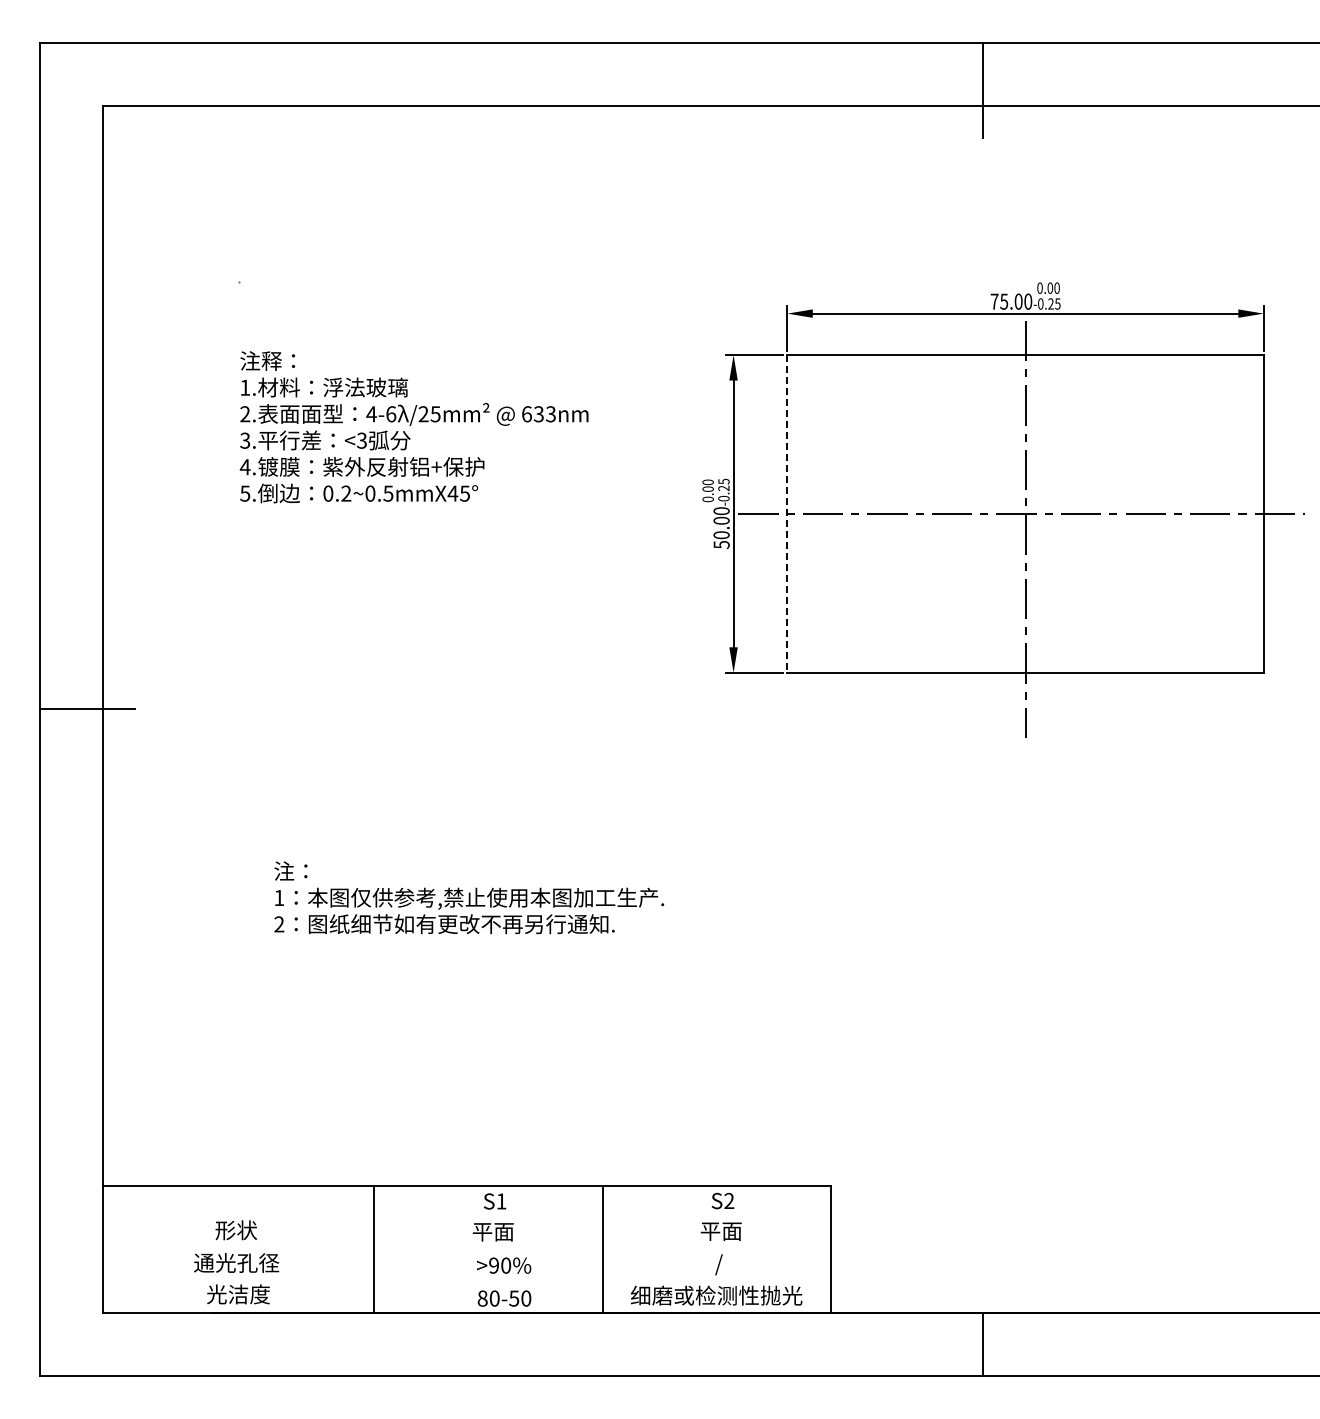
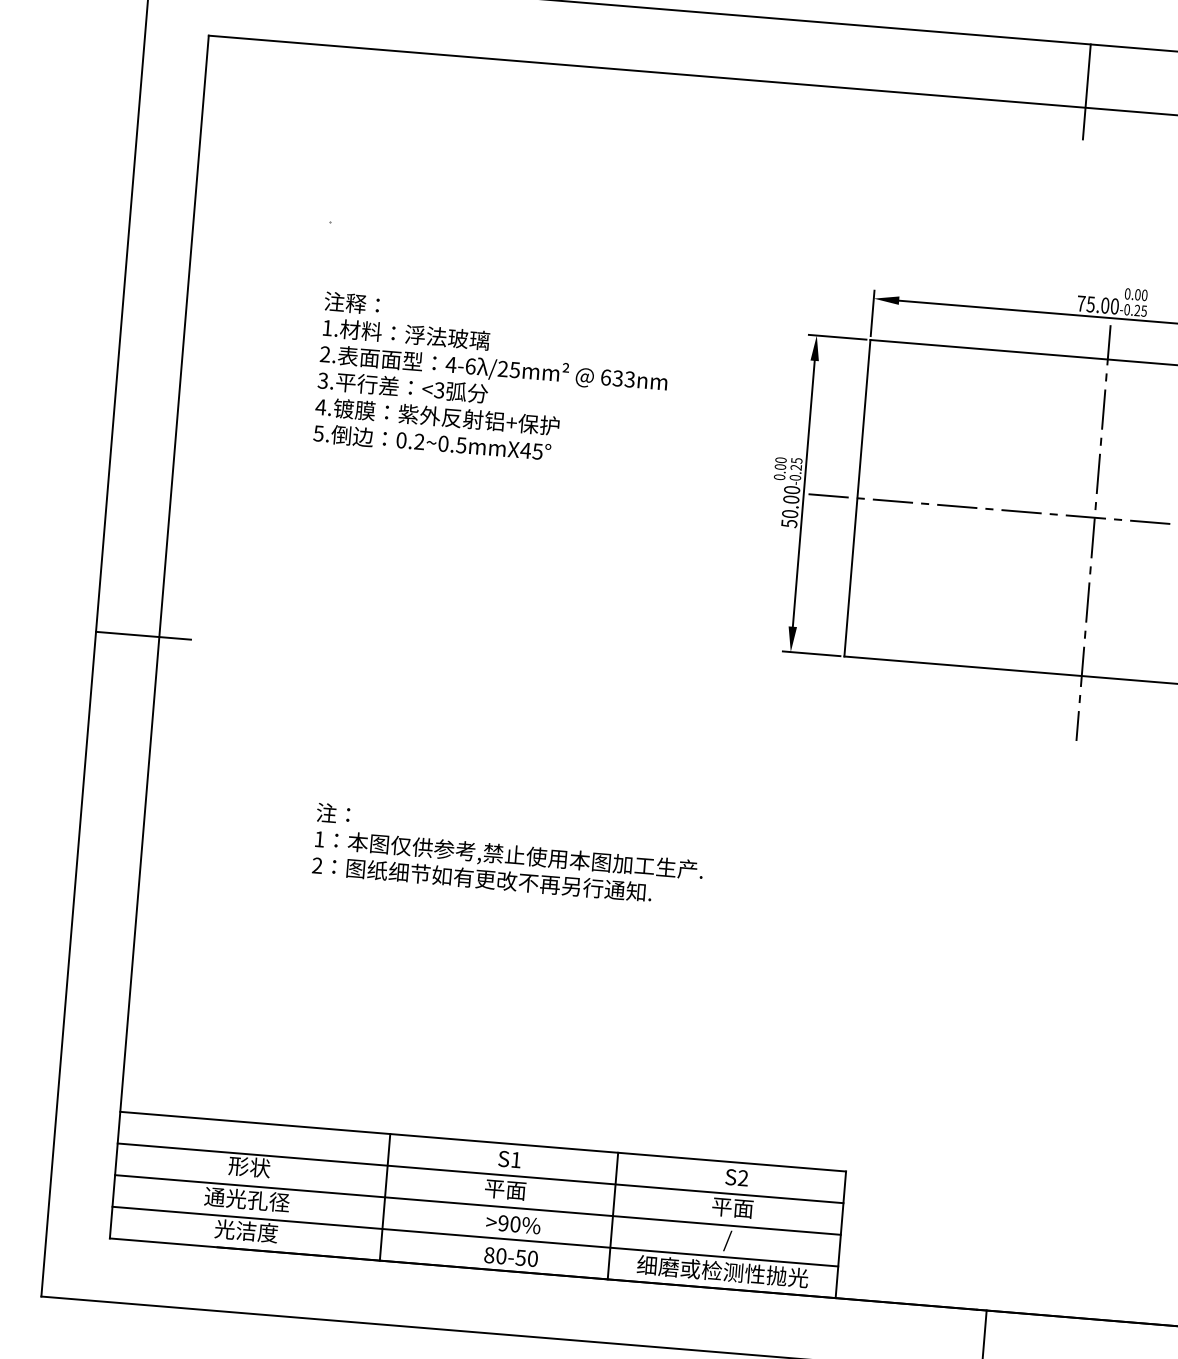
line: (787, 513) -> (857, 497), dashed -> solid
line: (467, 1217) -> (480, 1173), added
line: (467, 1249) -> (478, 1205), added
line: (467, 1281) -> (475, 1237), added

